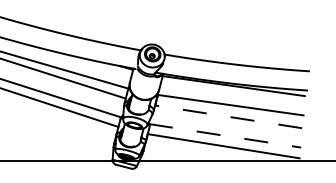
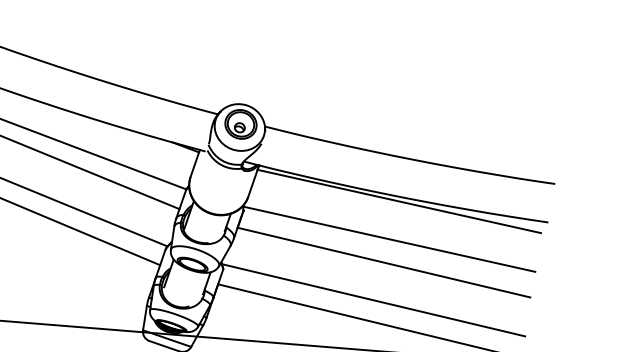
line: (228, 116) -> (383, 261), dashed -> solid
line: (225, 135) -> (374, 299), dashed -> solid

